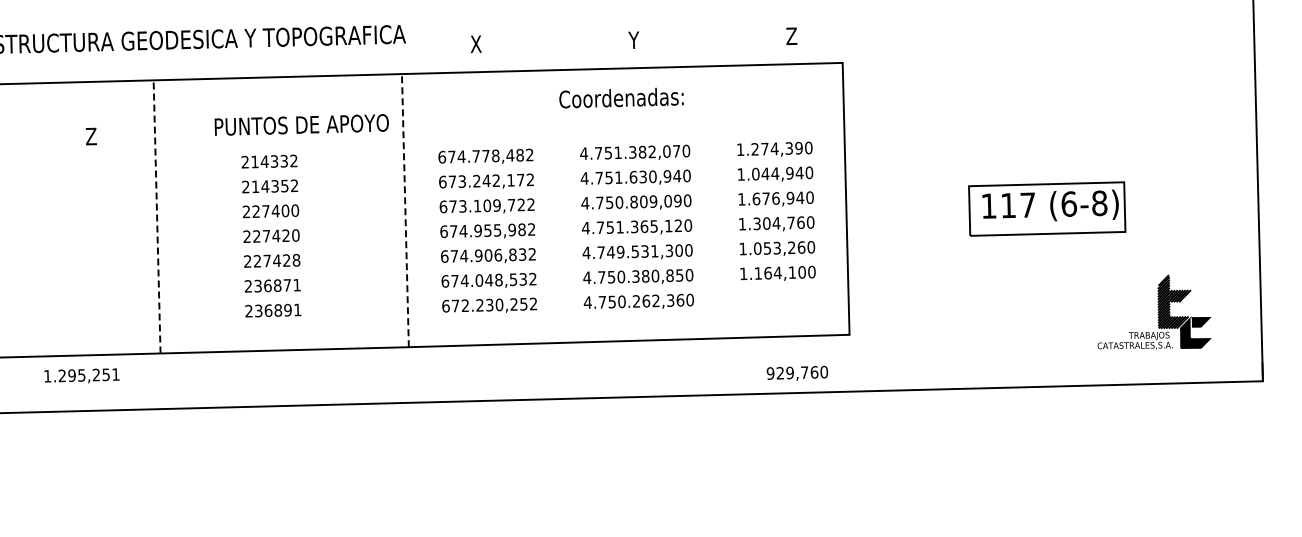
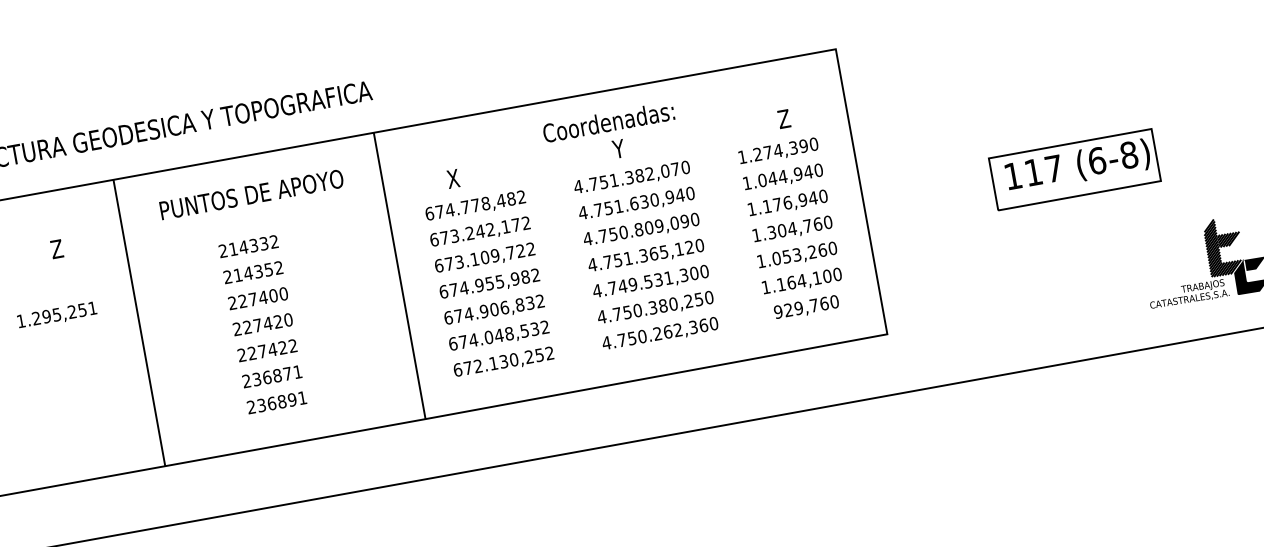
text: (633, 39) -> (618, 148), moved
text: (301, 124) -> (251, 194), moved
text: (756, 198) -> (767, 205), 1.676,940 -> 1.176,940
line: (405, 210) -> (399, 275), dashed -> solid
line: (157, 216) -> (139, 322), dashed -> solid
text: (296, 260) -> (293, 346), 227428 -> 227422
text: (669, 275) -> (688, 301), 4.750.380,850 -> 4.750.380,250
text: (479, 305) -> (493, 363), 672.230,252 -> 672.130,252
text: (797, 372) -> (806, 306), moved
text: (81, 375) -> (56, 314), moved

